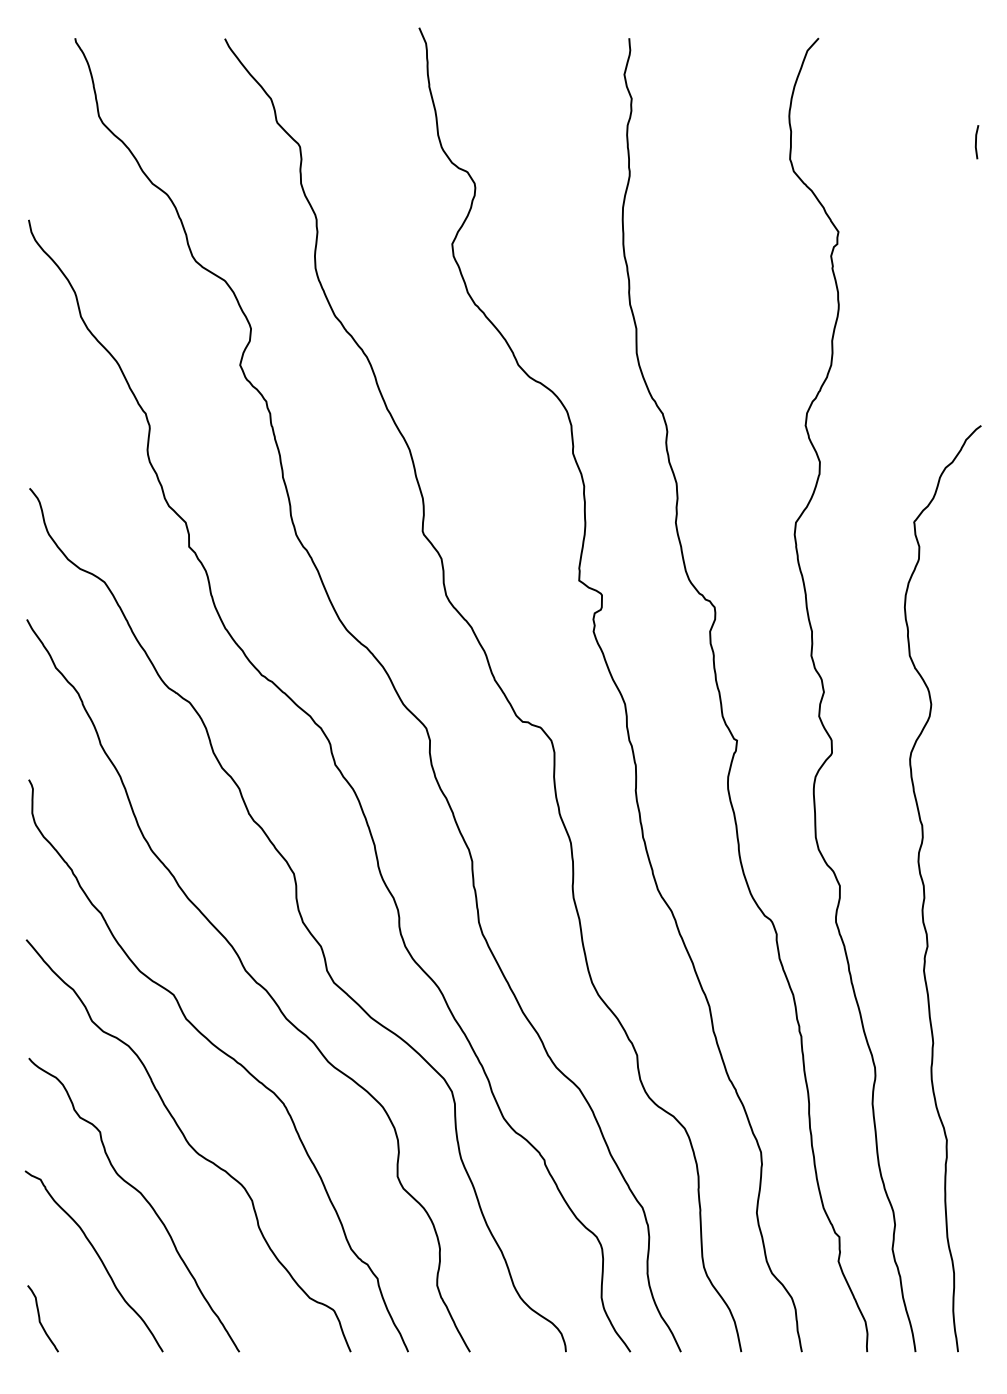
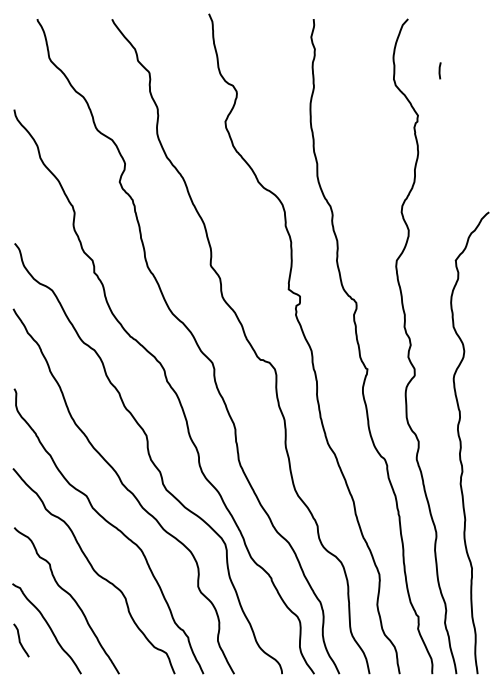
line: (975, 141) -> (439, 70), moved
curve: (41, 1318) -> (20, 640), moved

